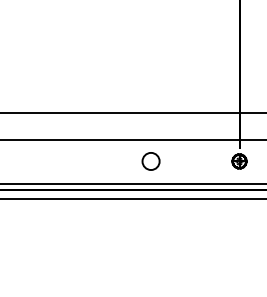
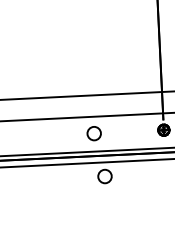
circle: (161, 216) -> (104, 176), added

